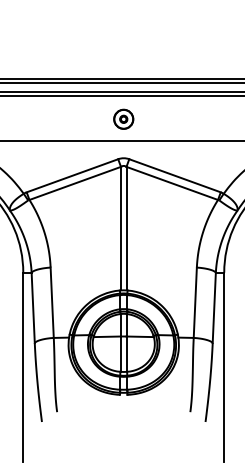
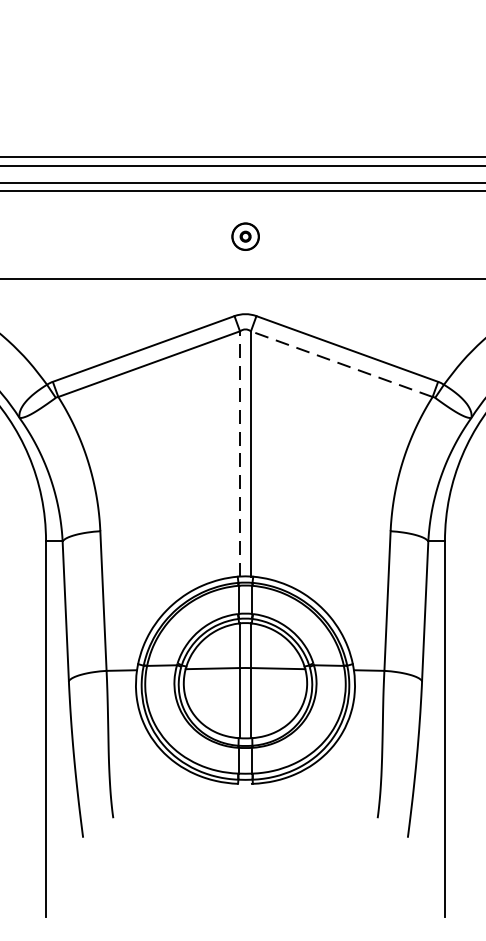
part: (123, 118) -> (244, 235), size x0.7
line: (172, 183) -> (342, 364), solid -> dashed
line: (120, 228) -> (239, 453), solid -> dashed

